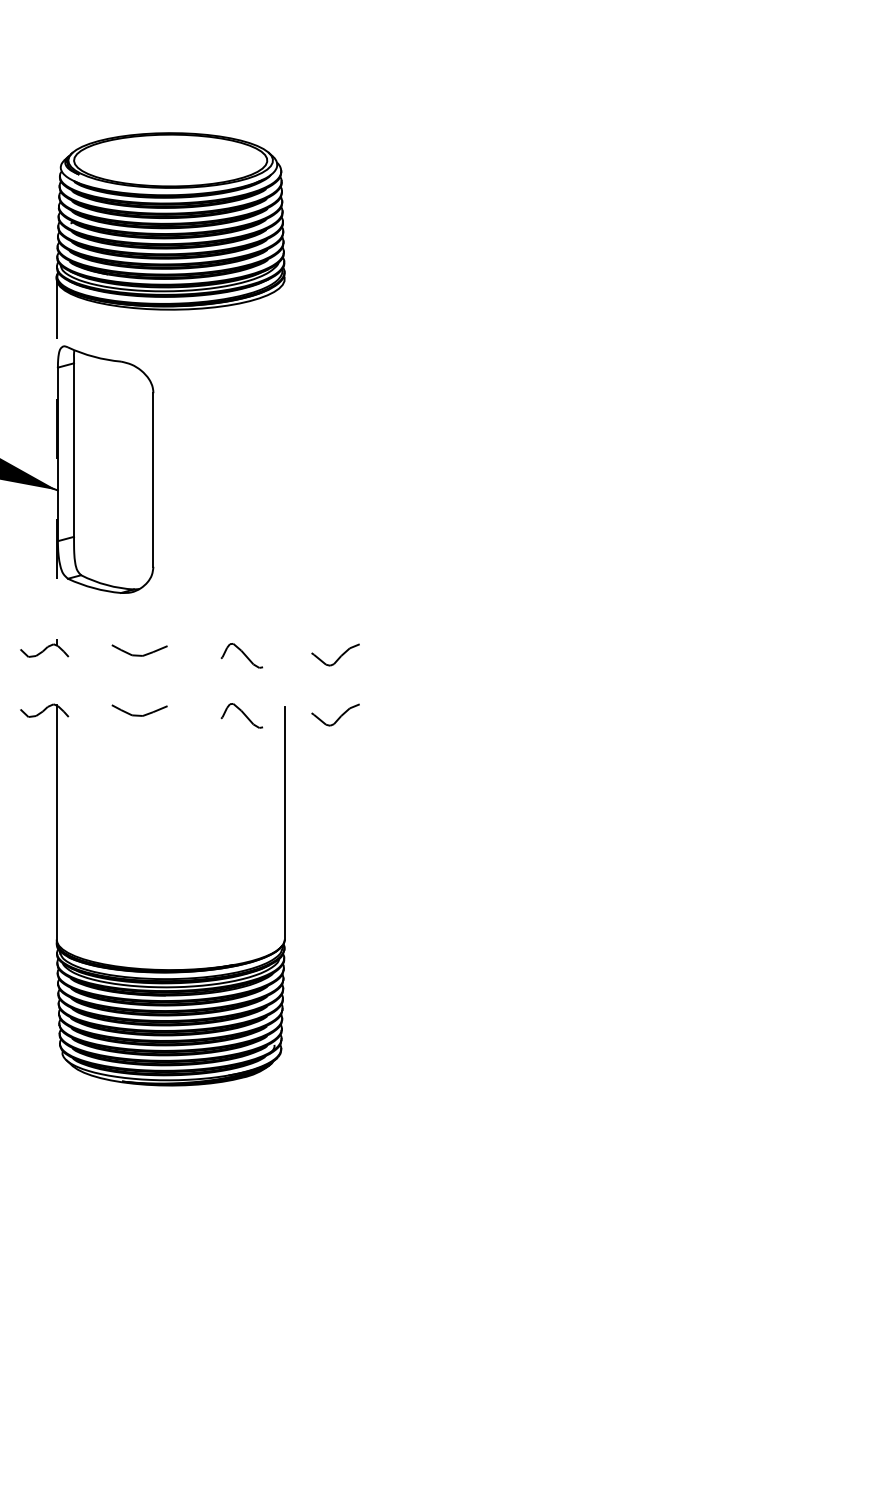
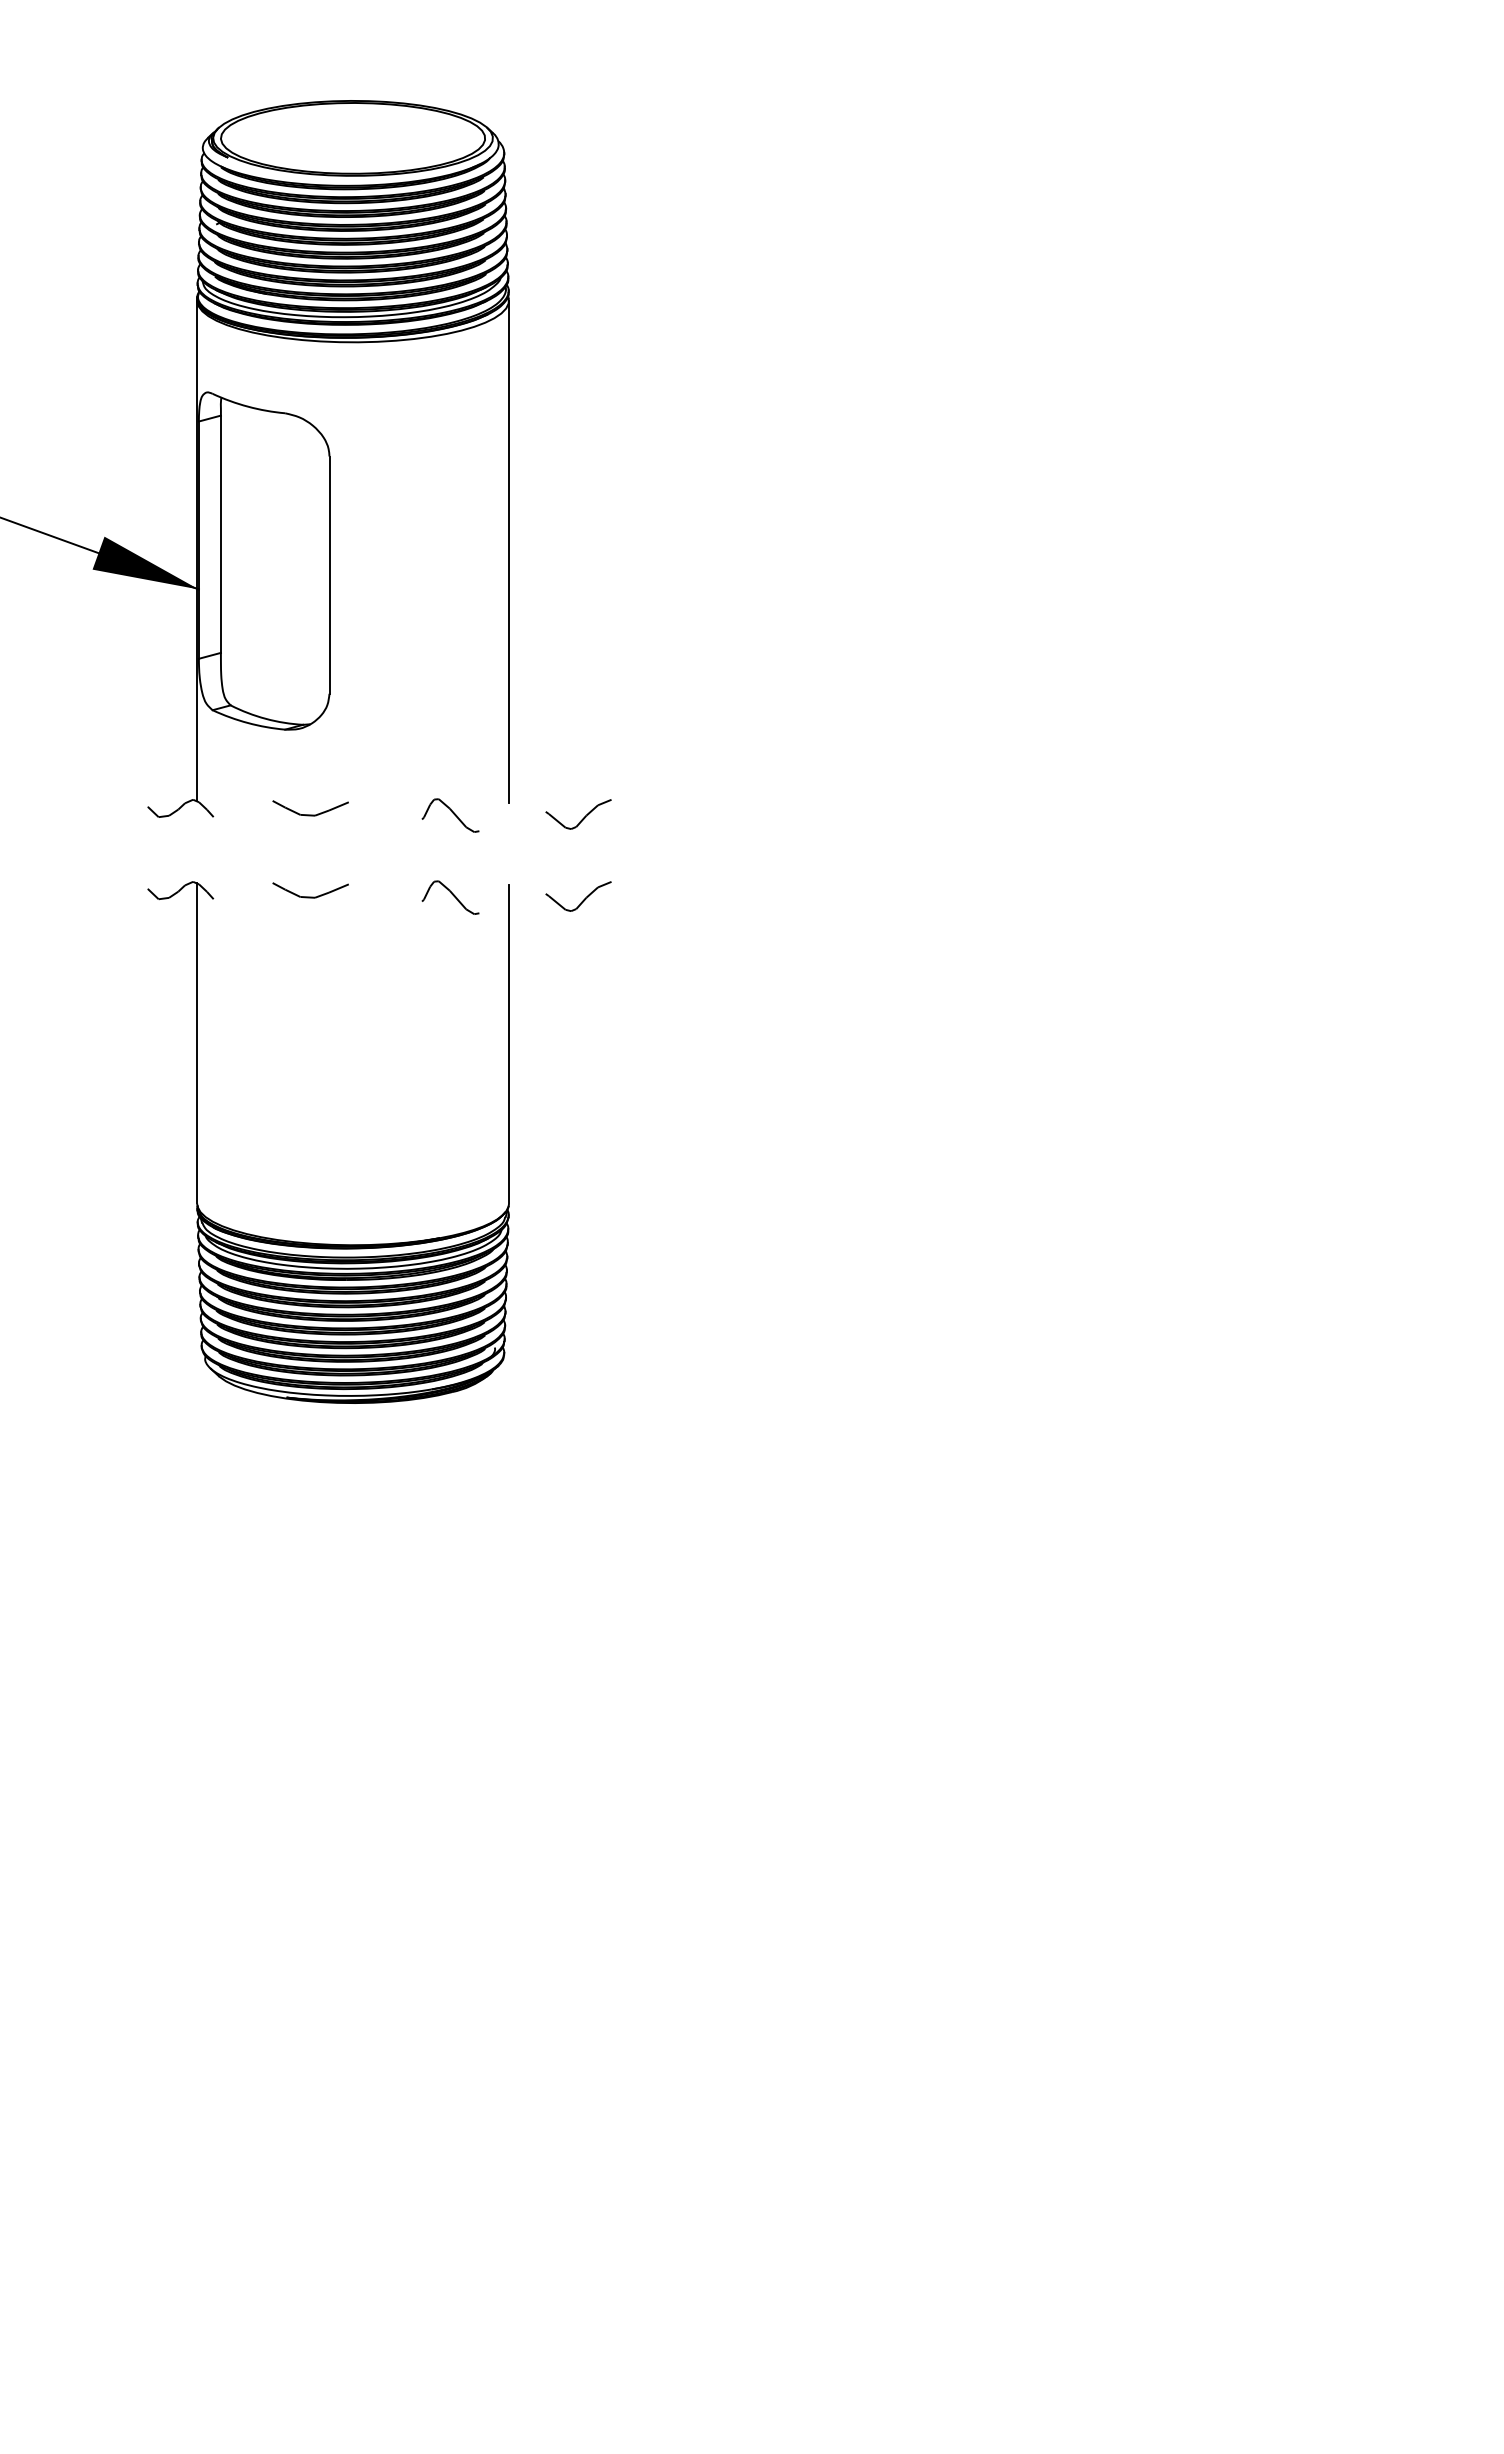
line: (56, 462) -> (197, 551), dashed -> solid
line: (285, 462) -> (509, 551), added

